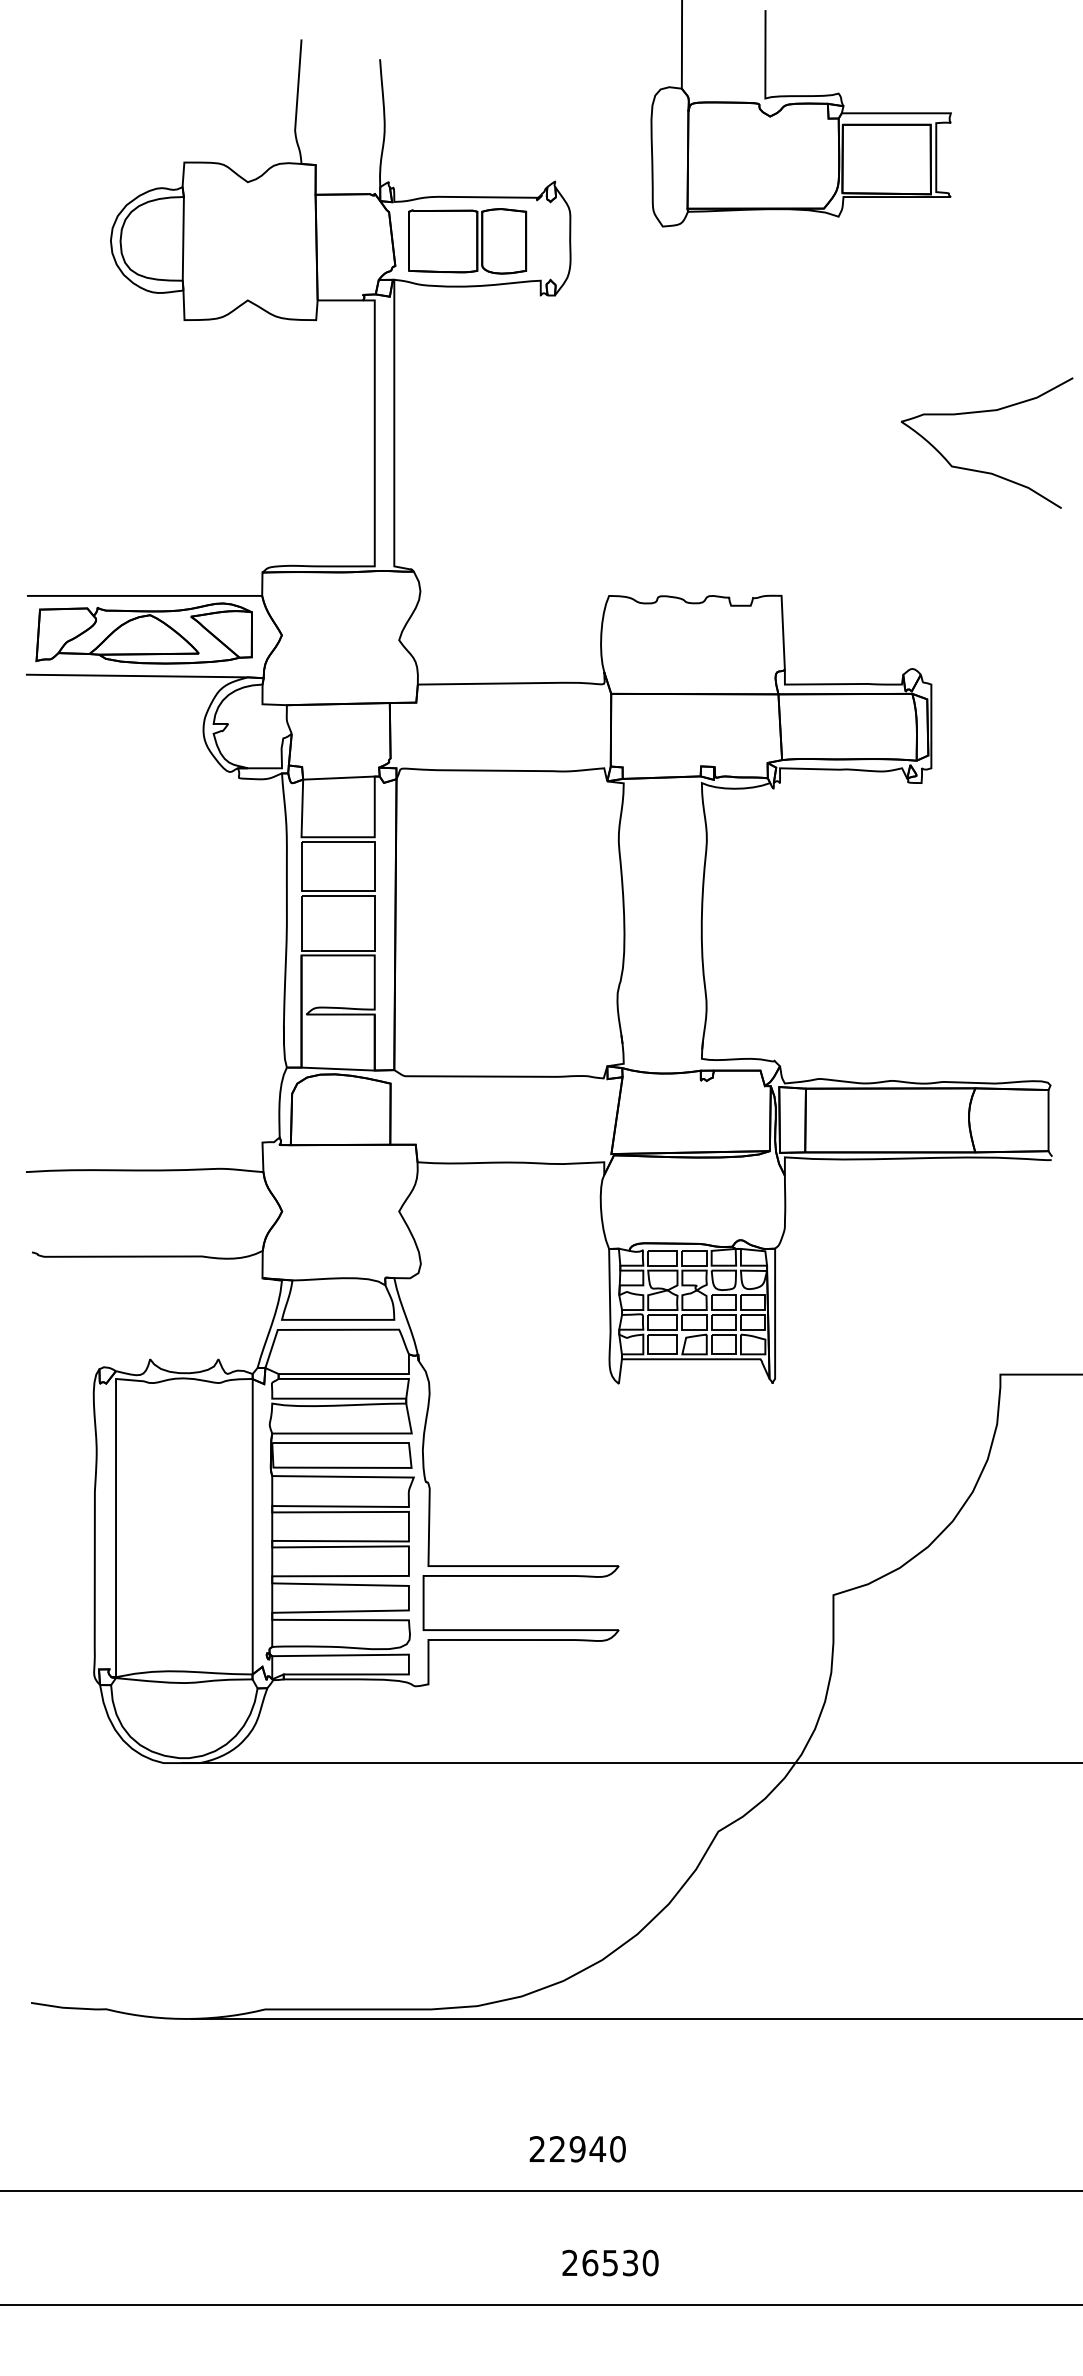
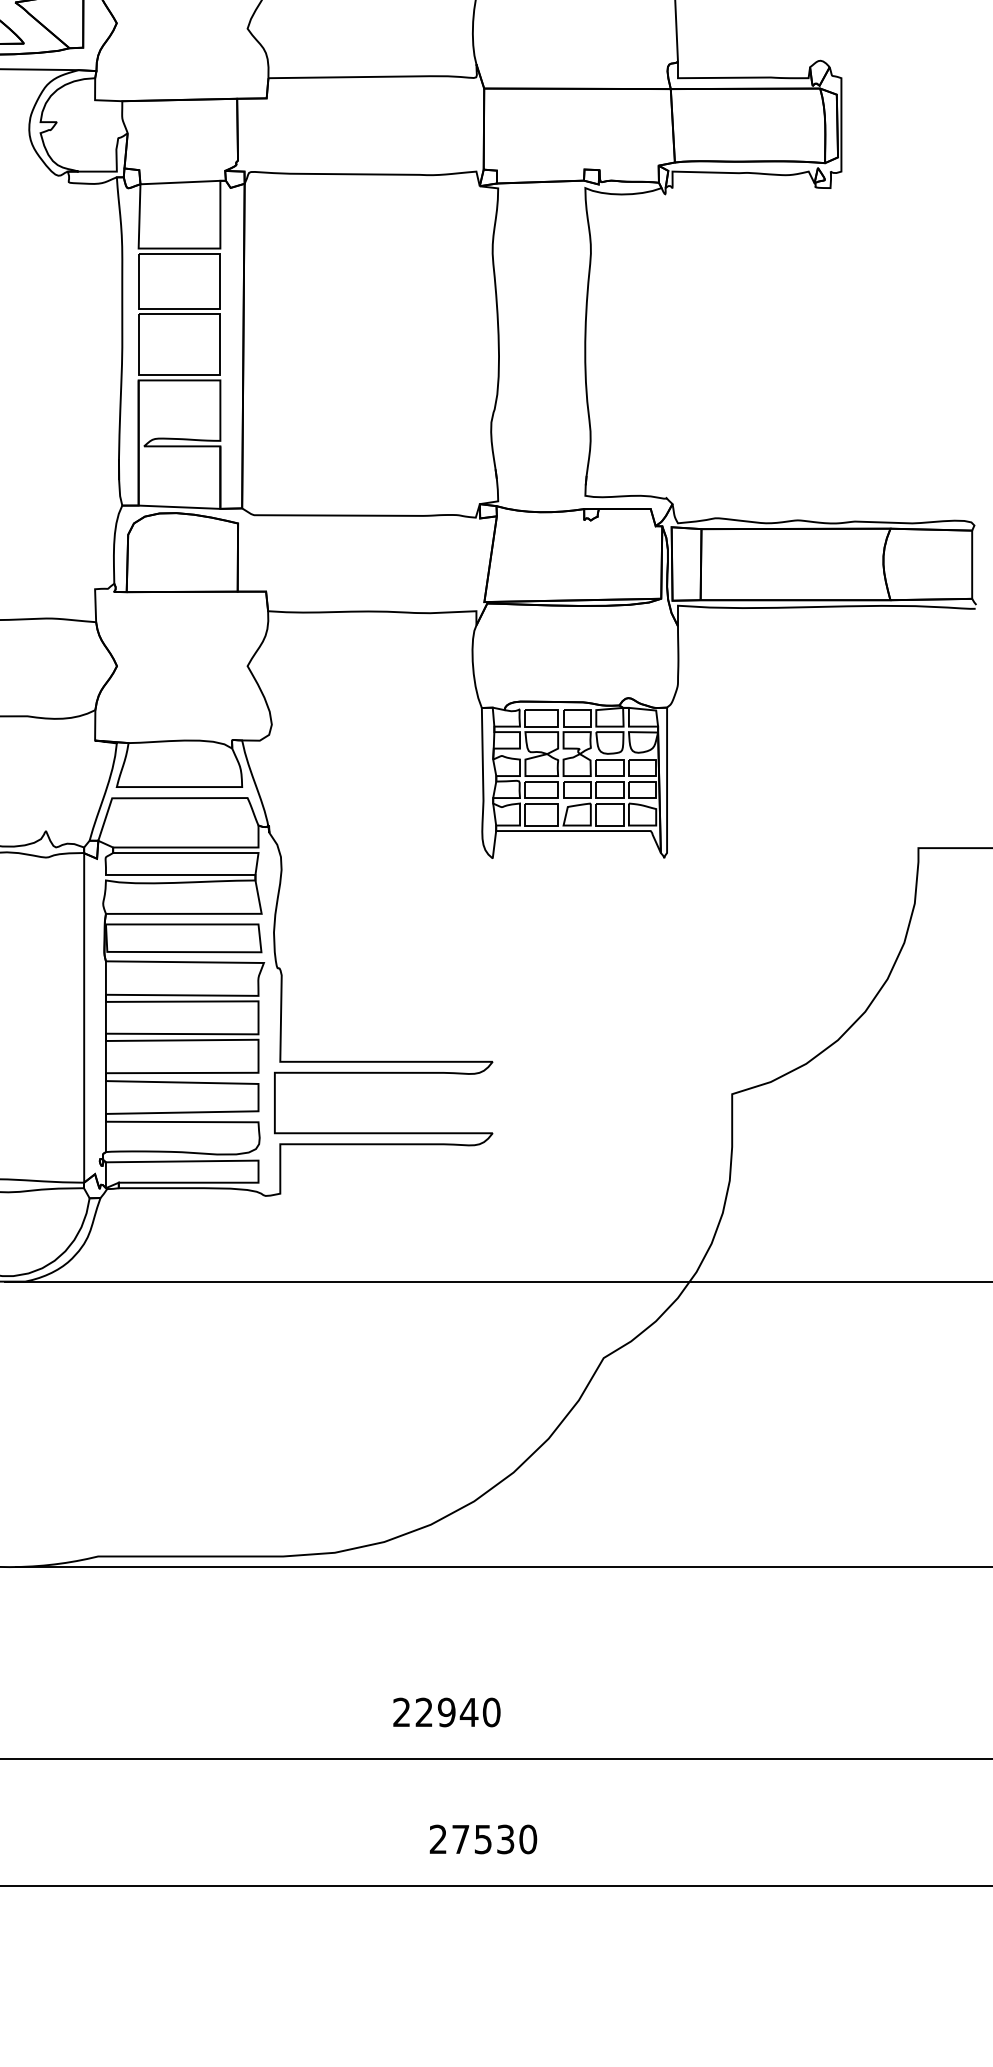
text: (590, 2262) -> (461, 1838), 26530 -> 27530

